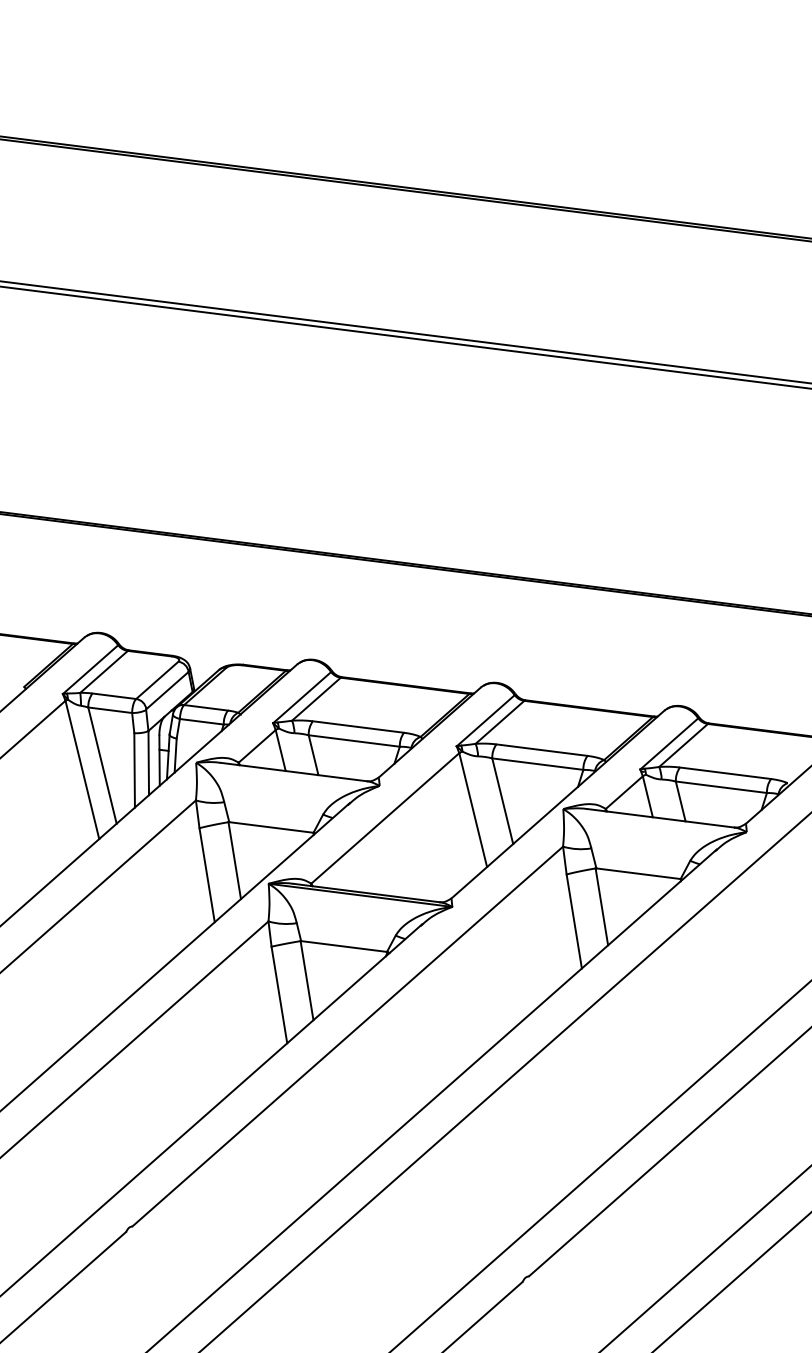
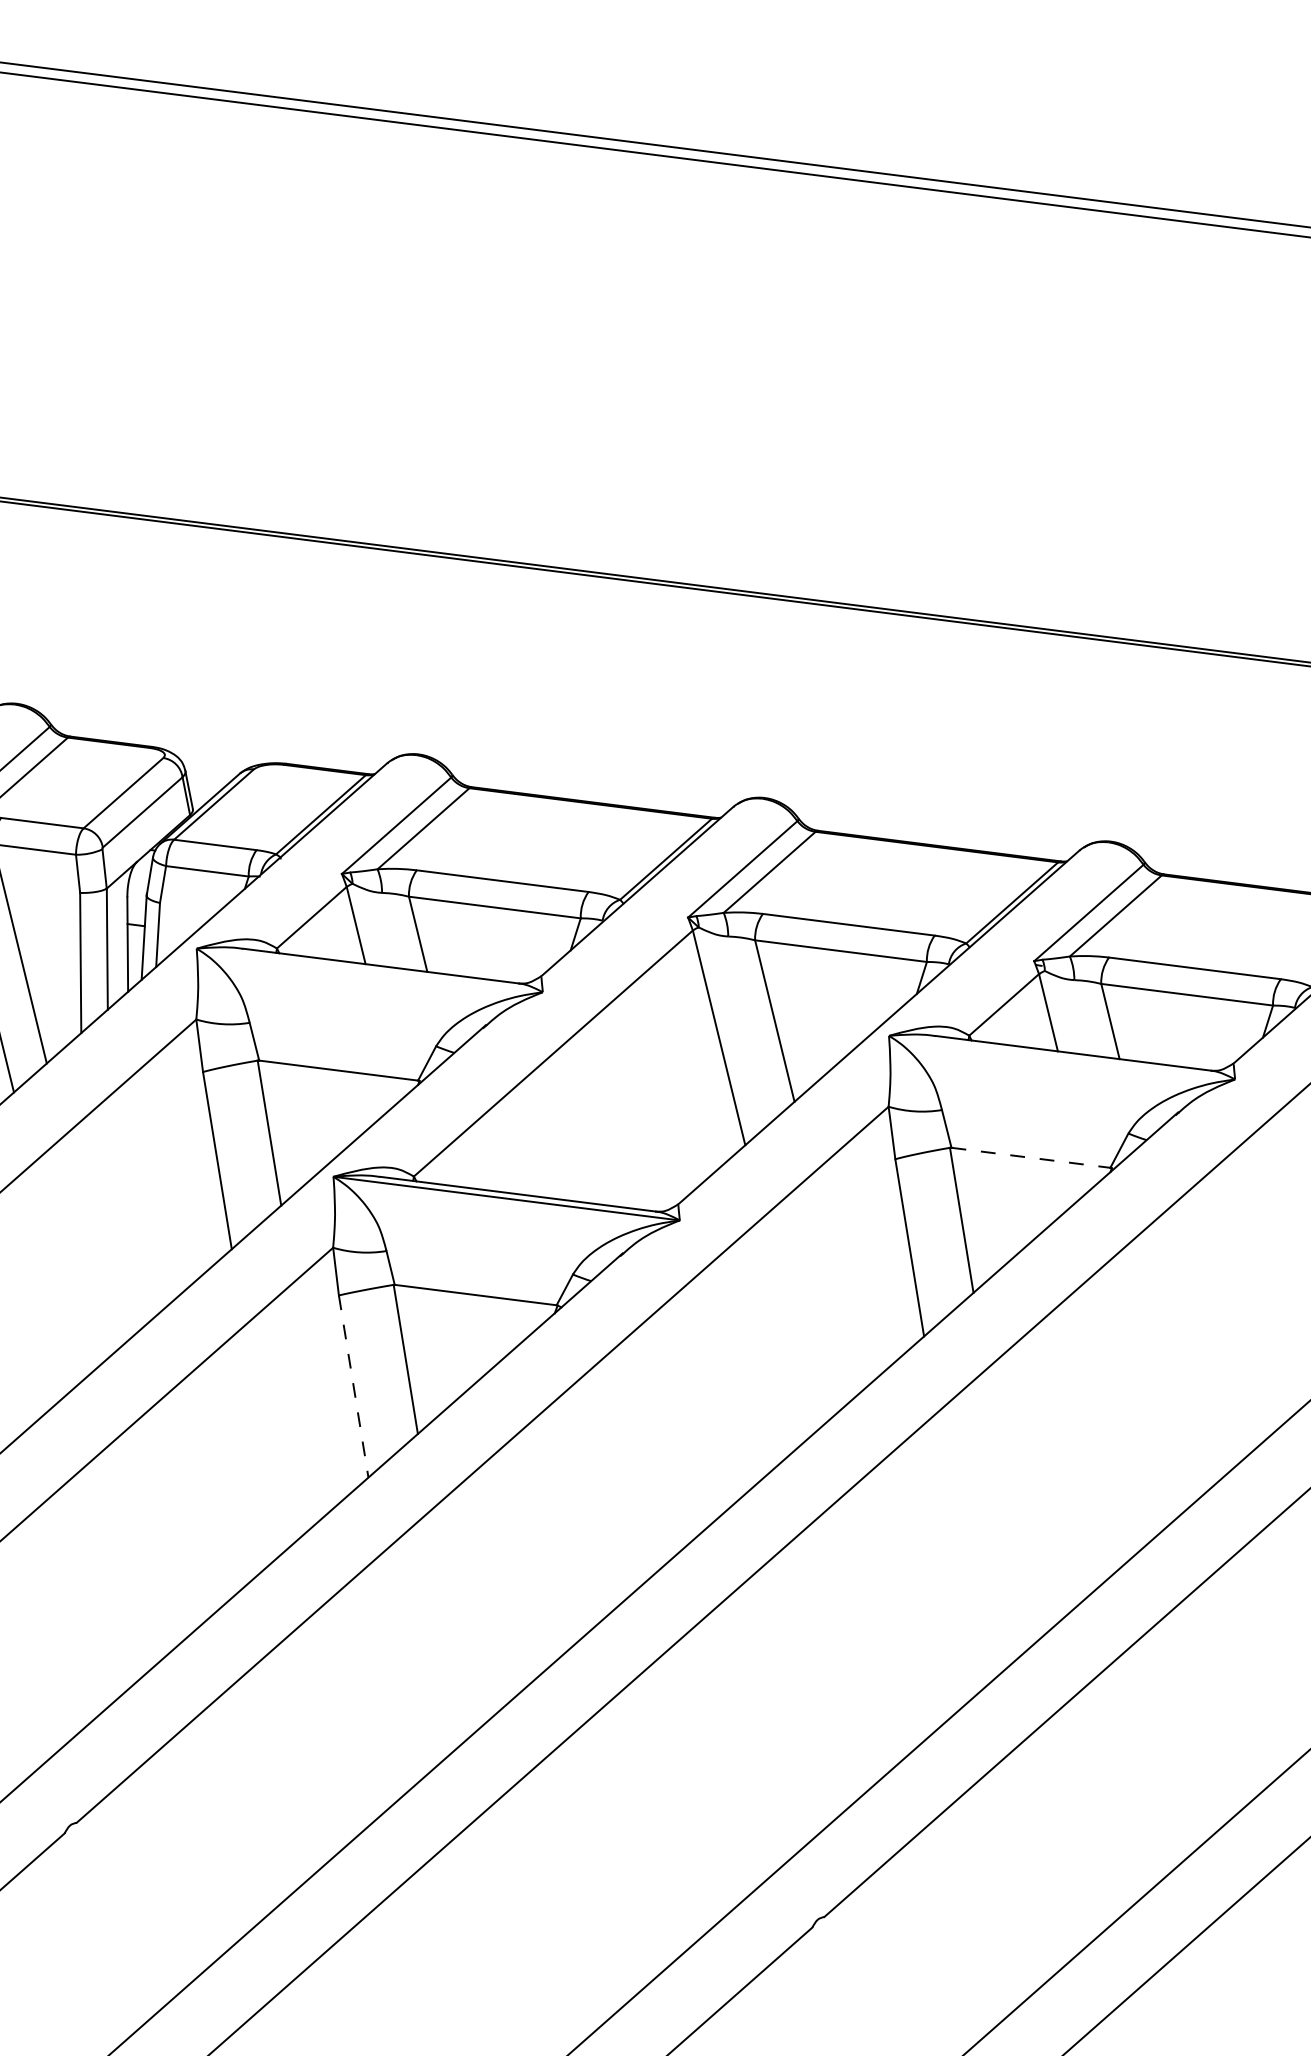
line: (639, 873) -> (1032, 1157), solid -> dashed
line: (279, 995) -> (353, 1387), solid -> dashed

